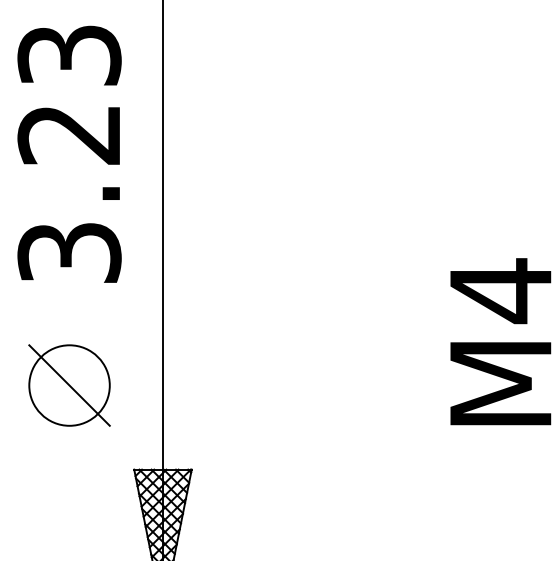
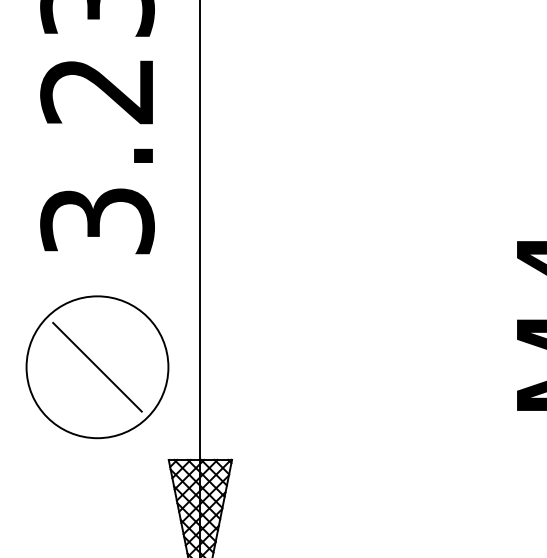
circle: (69, 385) -> (97, 367), size x1.6

